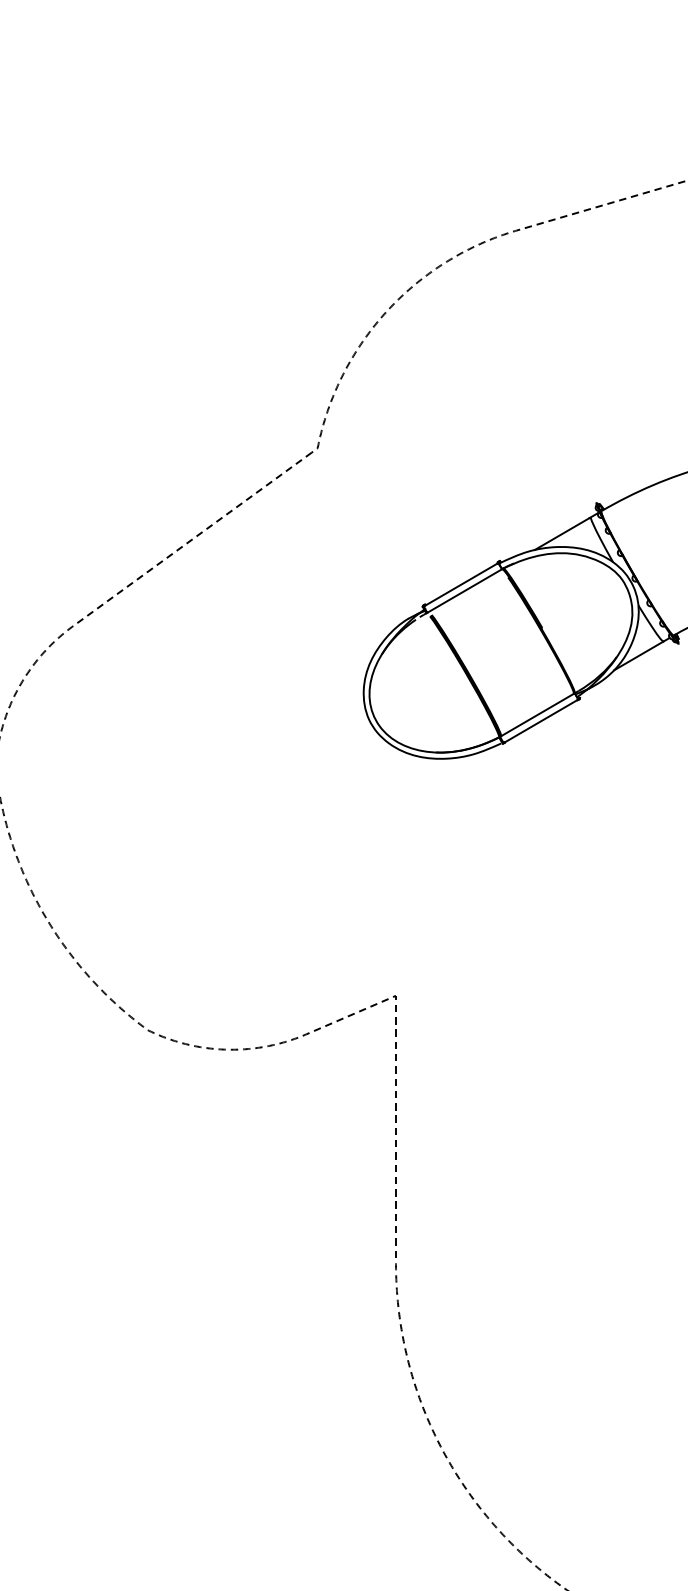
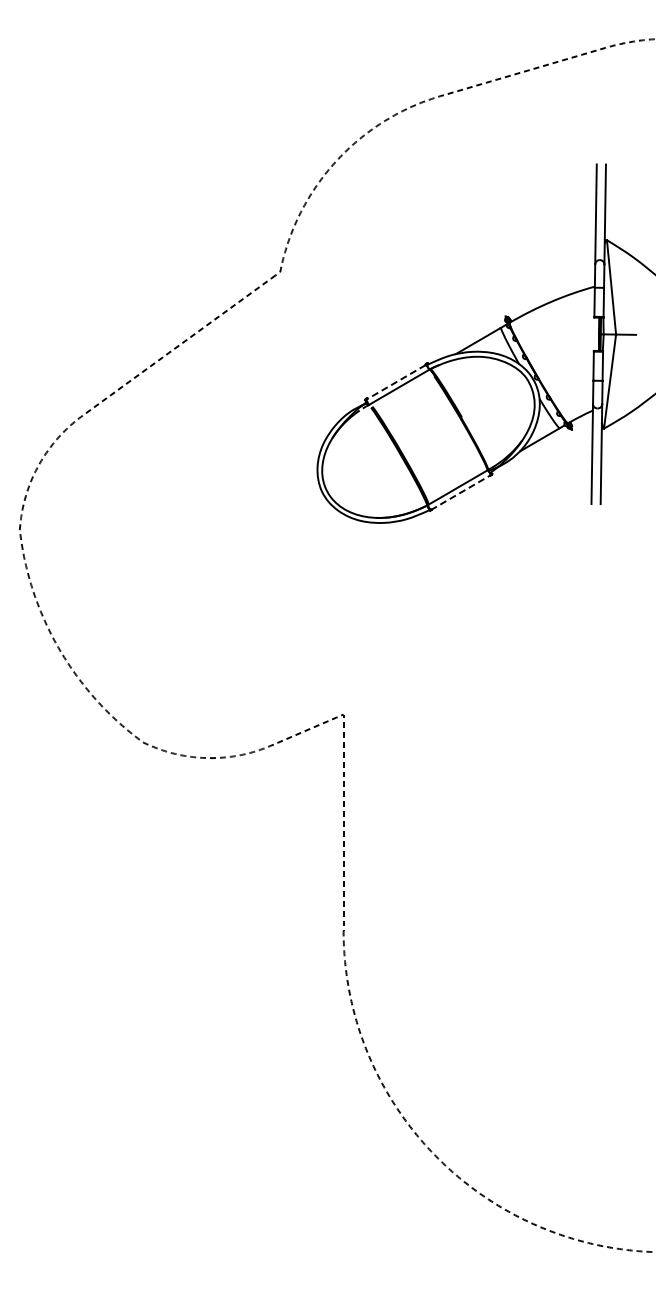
line: (460, 585) -> (395, 382), solid -> dashed
line: (540, 721) -> (460, 492), solid -> dashed

